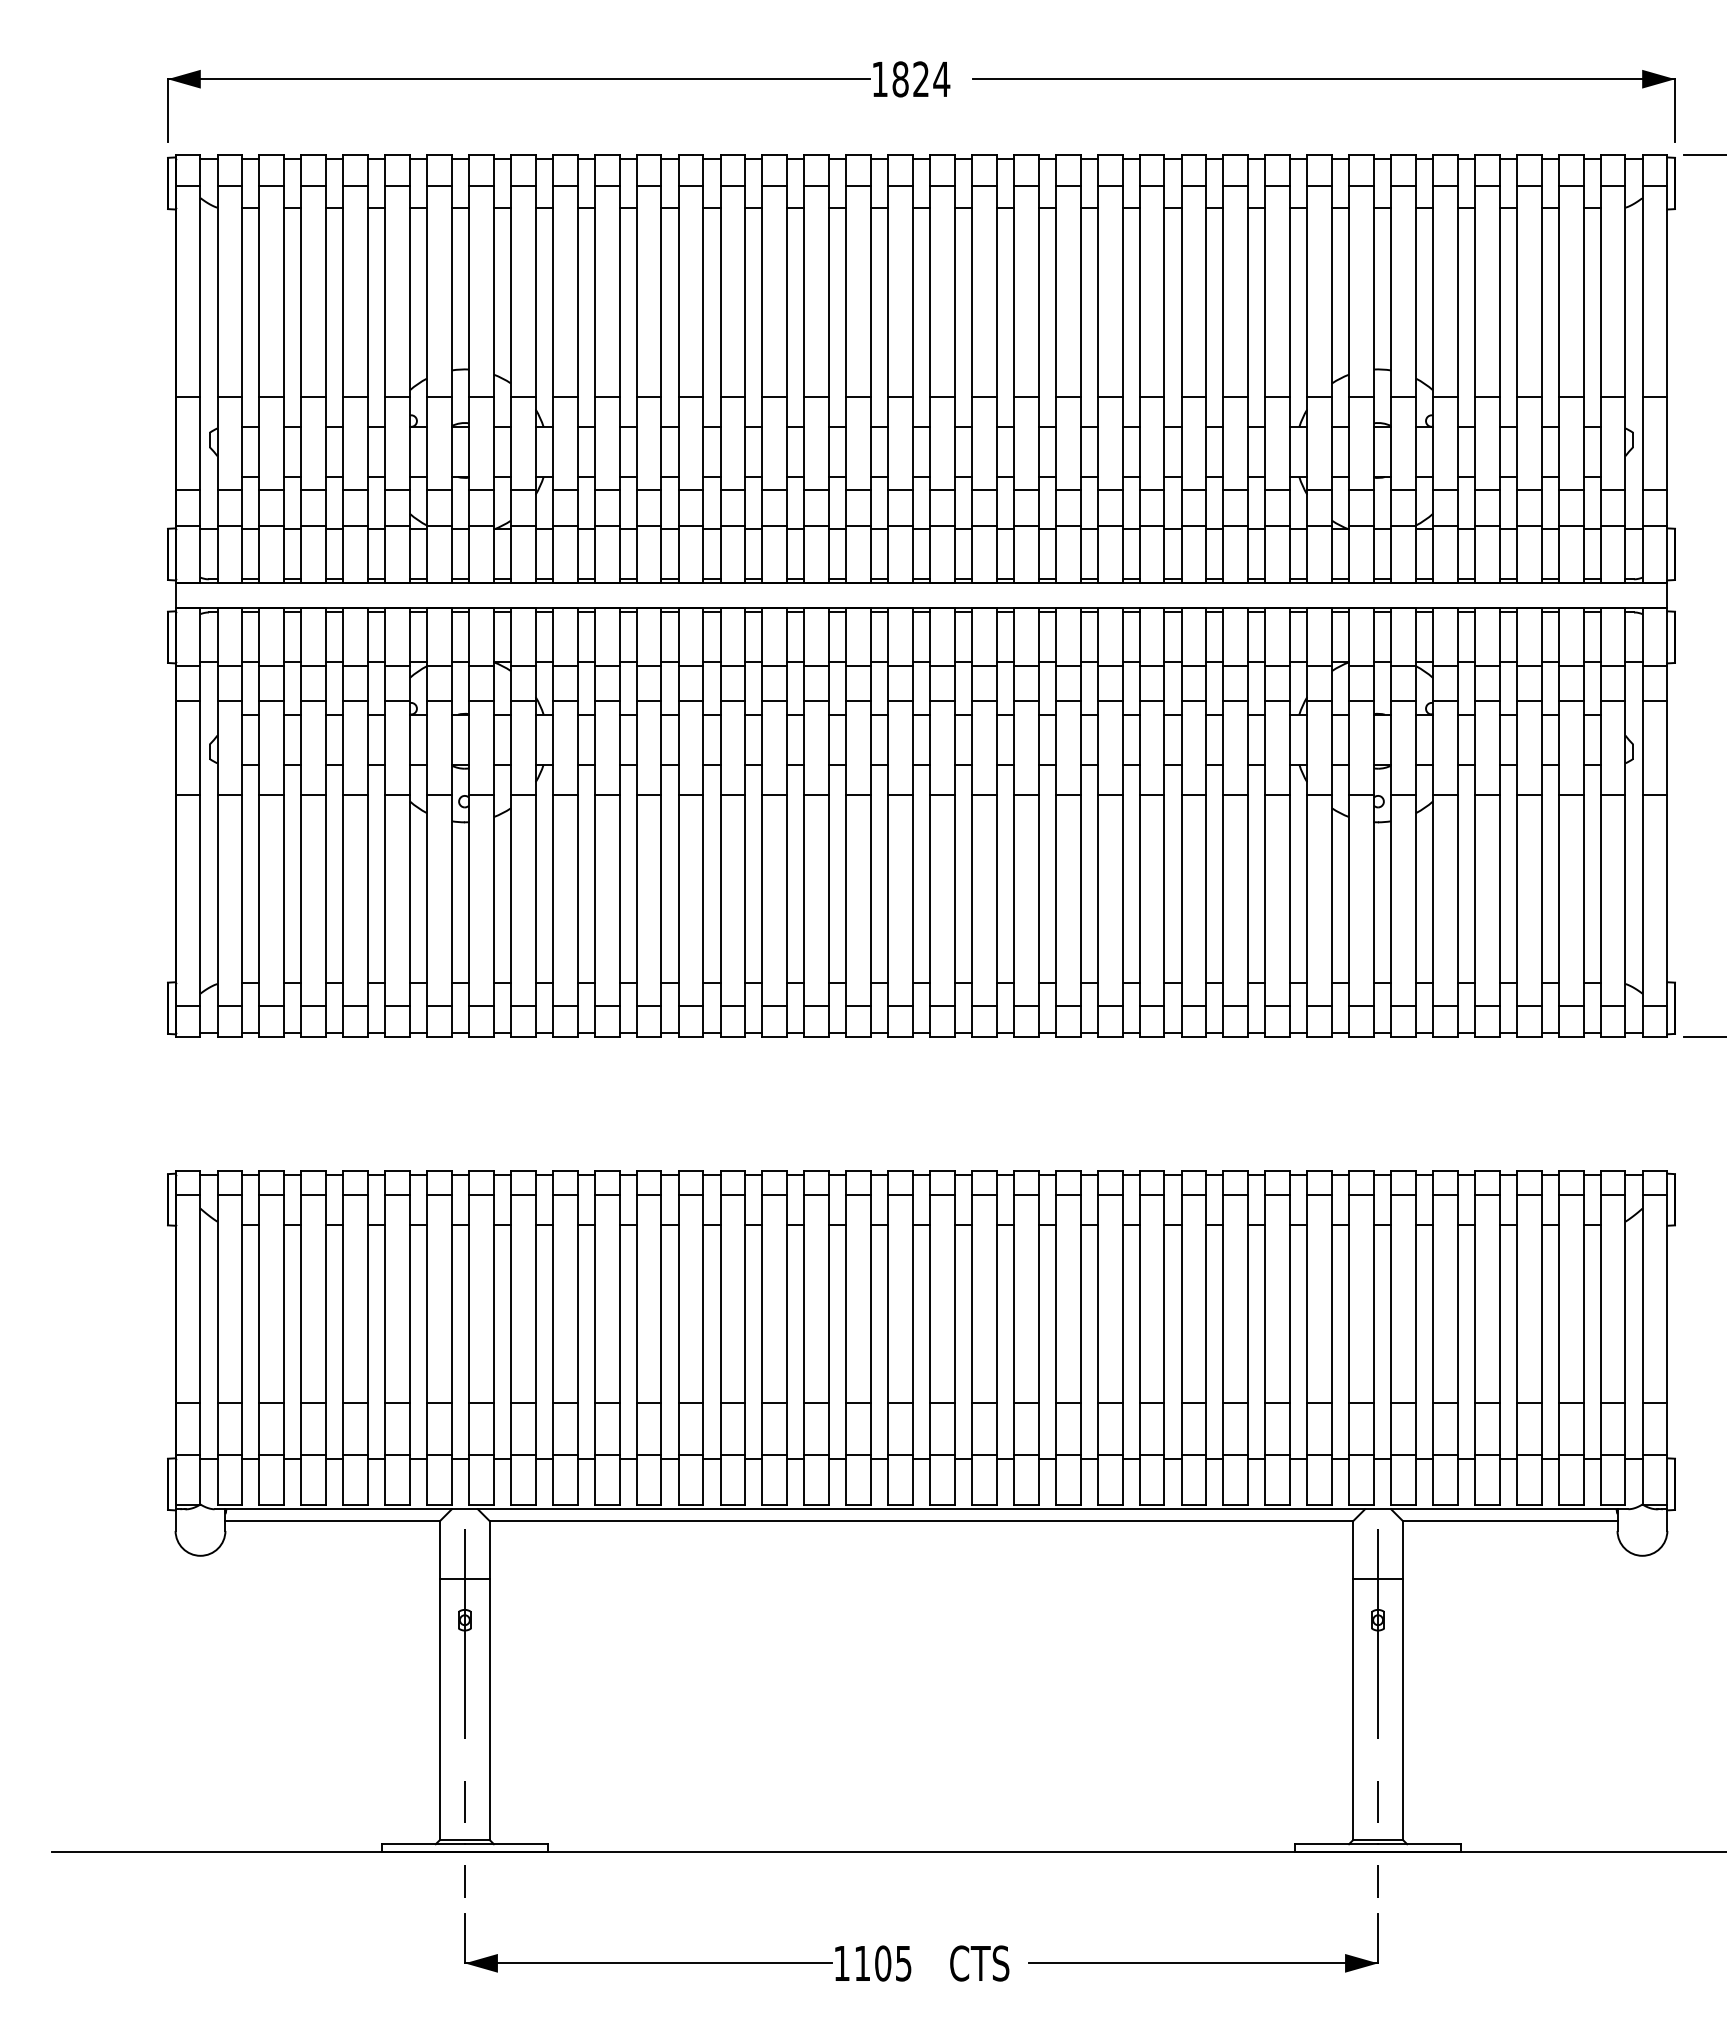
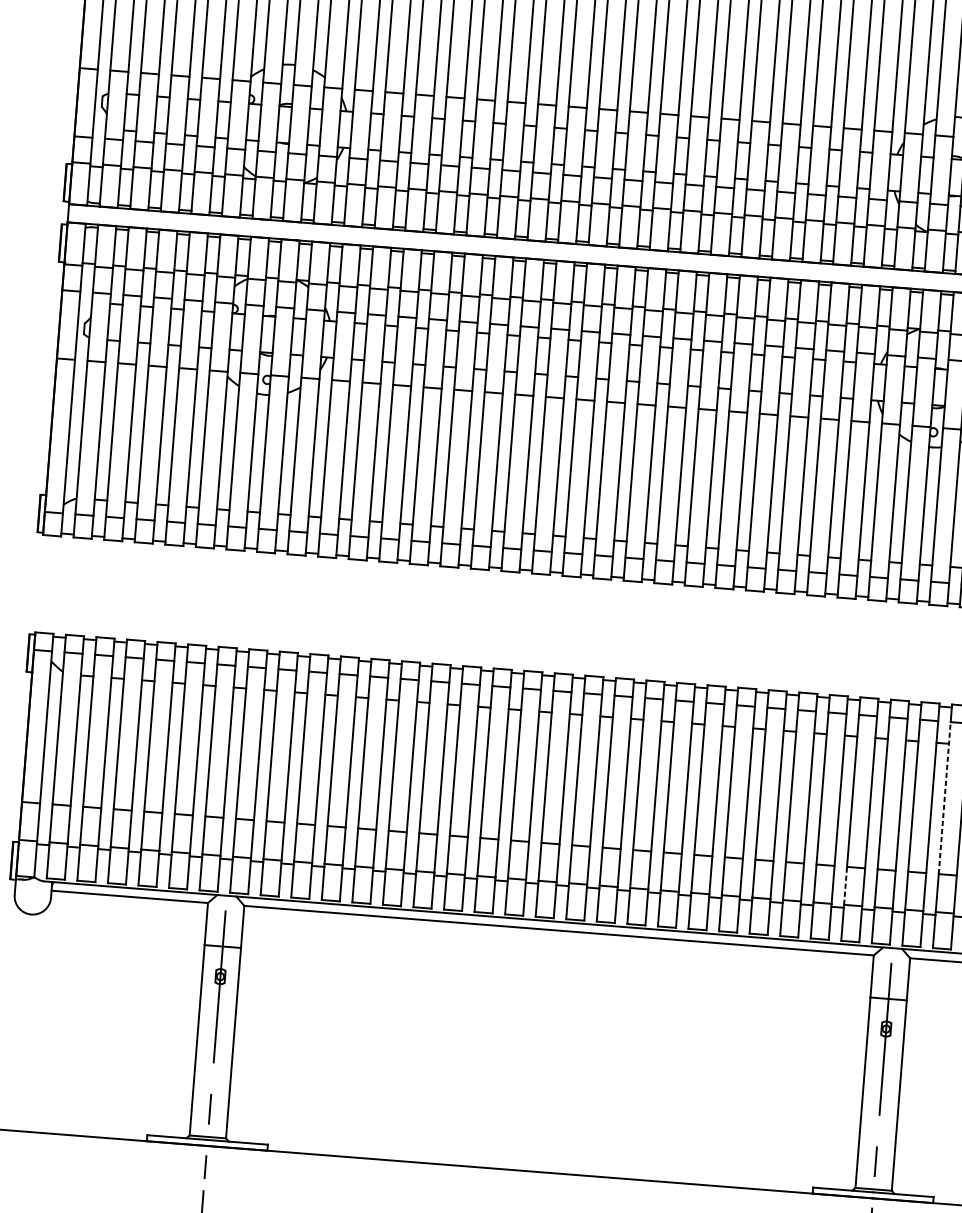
line: (1433, 1298) -> (945, 797), solid -> dashed
line: (1307, 1428) -> (845, 885), solid -> dashed

